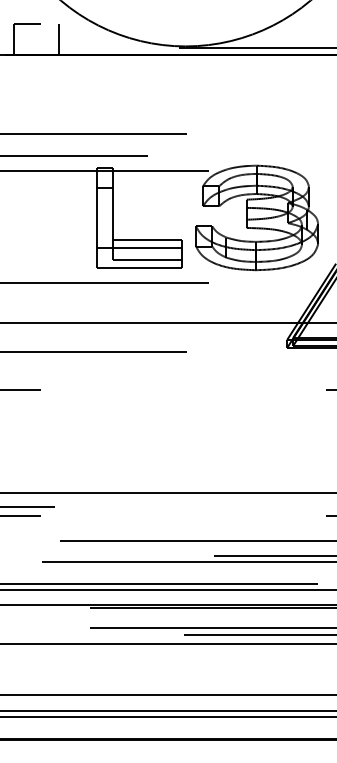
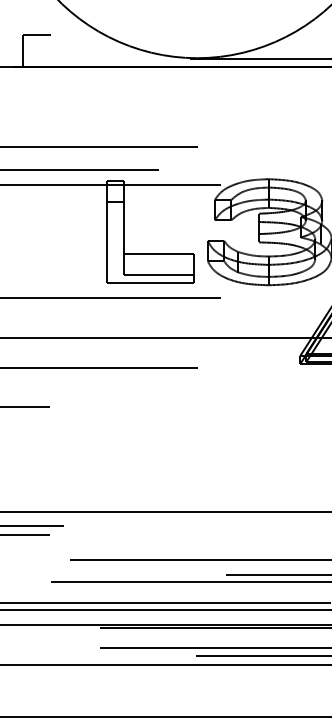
line: (59, 39) -> (69, 51), removed
line: (139, 248) -> (150, 263), removed

